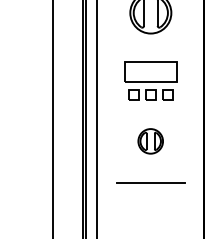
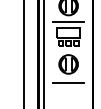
line: (150, 47) -> (68, 21), added
part: (150, 141) -> (68, 64), size x1.67

